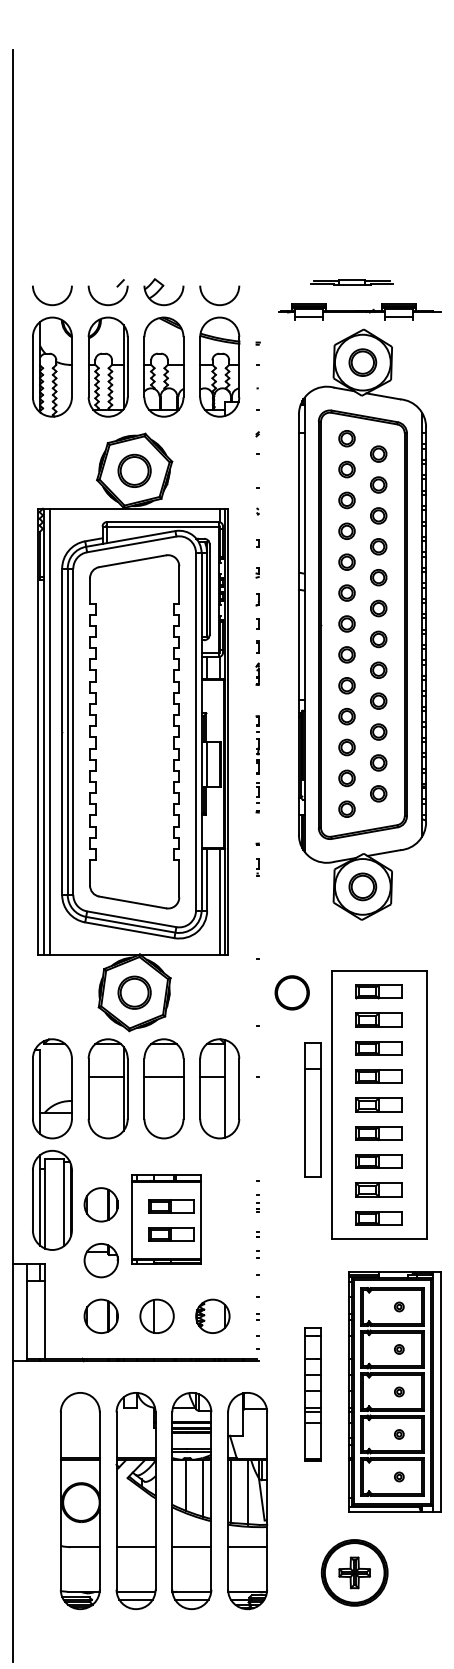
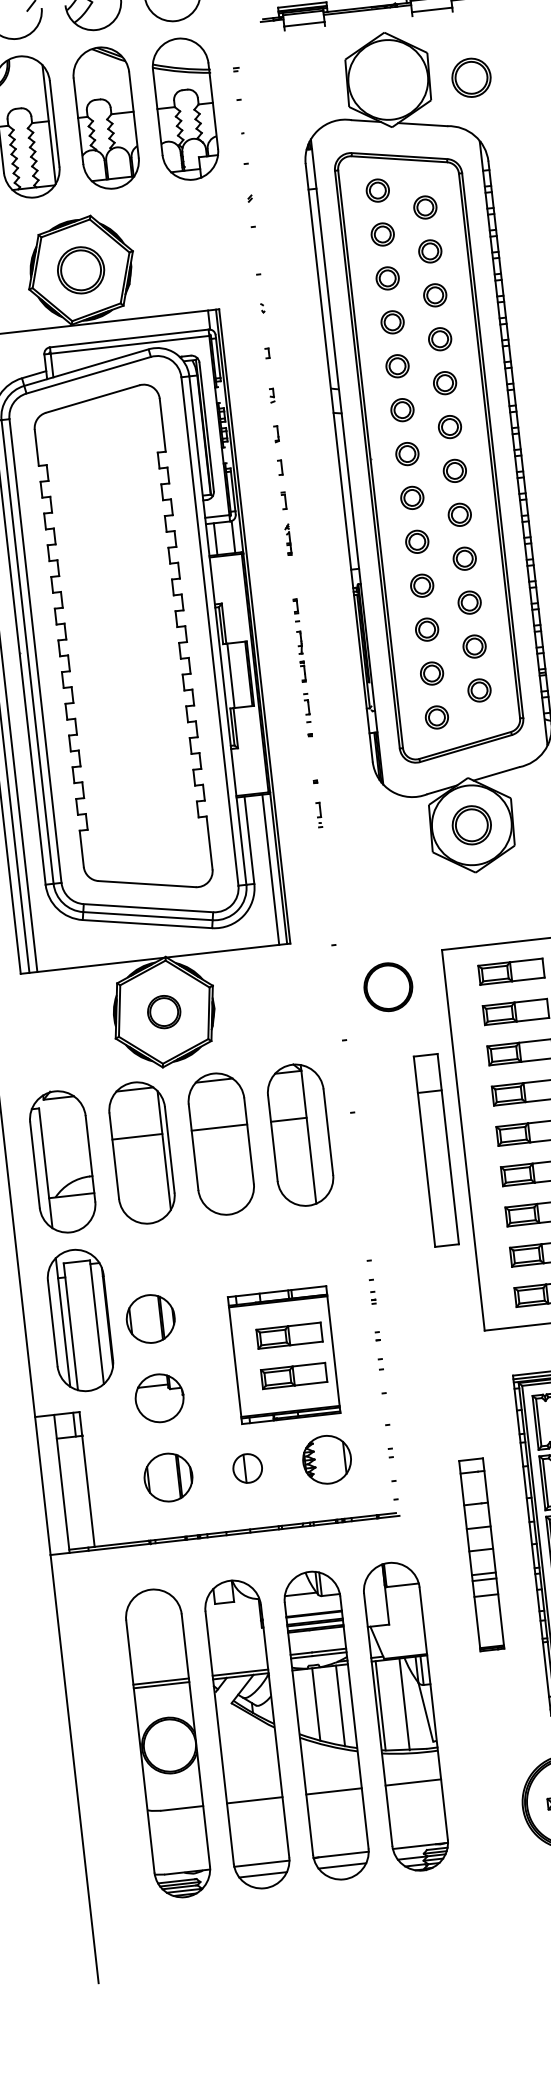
part: (362, 362) -> (470, 77), moved
part: (134, 992) -> (164, 1011), size x0.7
part: (166, 1219) -> (284, 1355), moved
part: (156, 1315) -> (246, 1467), size x0.6

